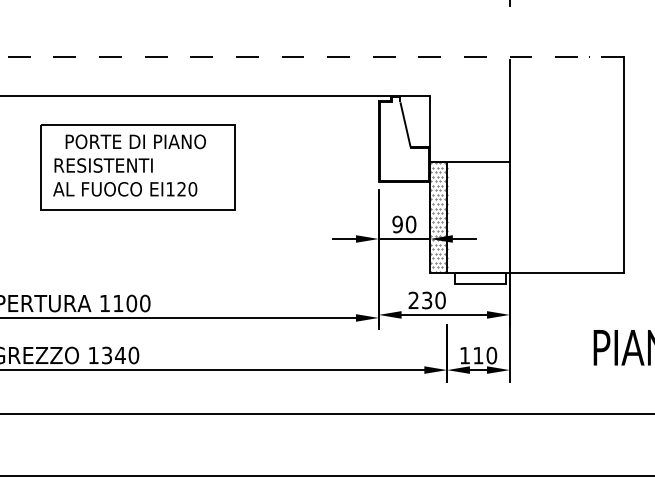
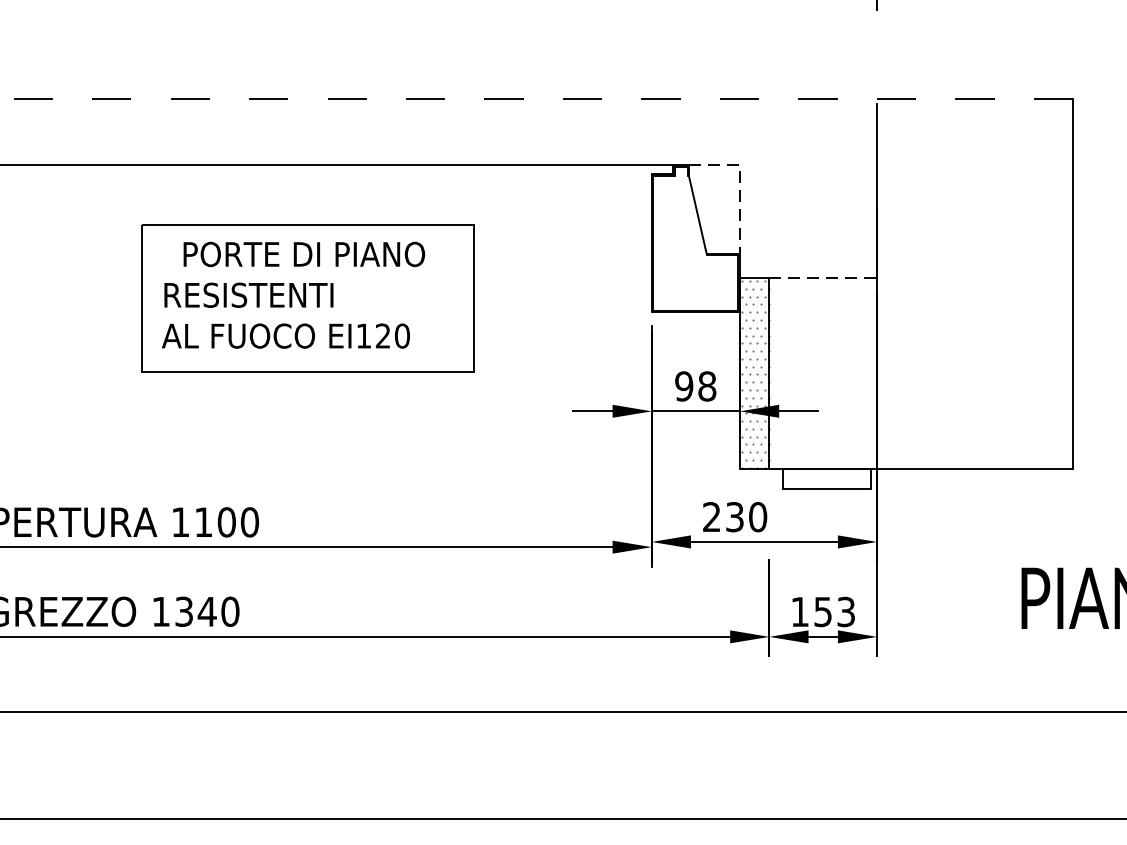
line: (430, 106) -> (740, 183), solid -> dashed
line: (478, 161) -> (823, 277), solid -> dashed
part: (137, 167) -> (307, 298), moved
text: (410, 224) -> (706, 386), 90 -> 98
text: (485, 355) -> (835, 611), 110 -> 153

